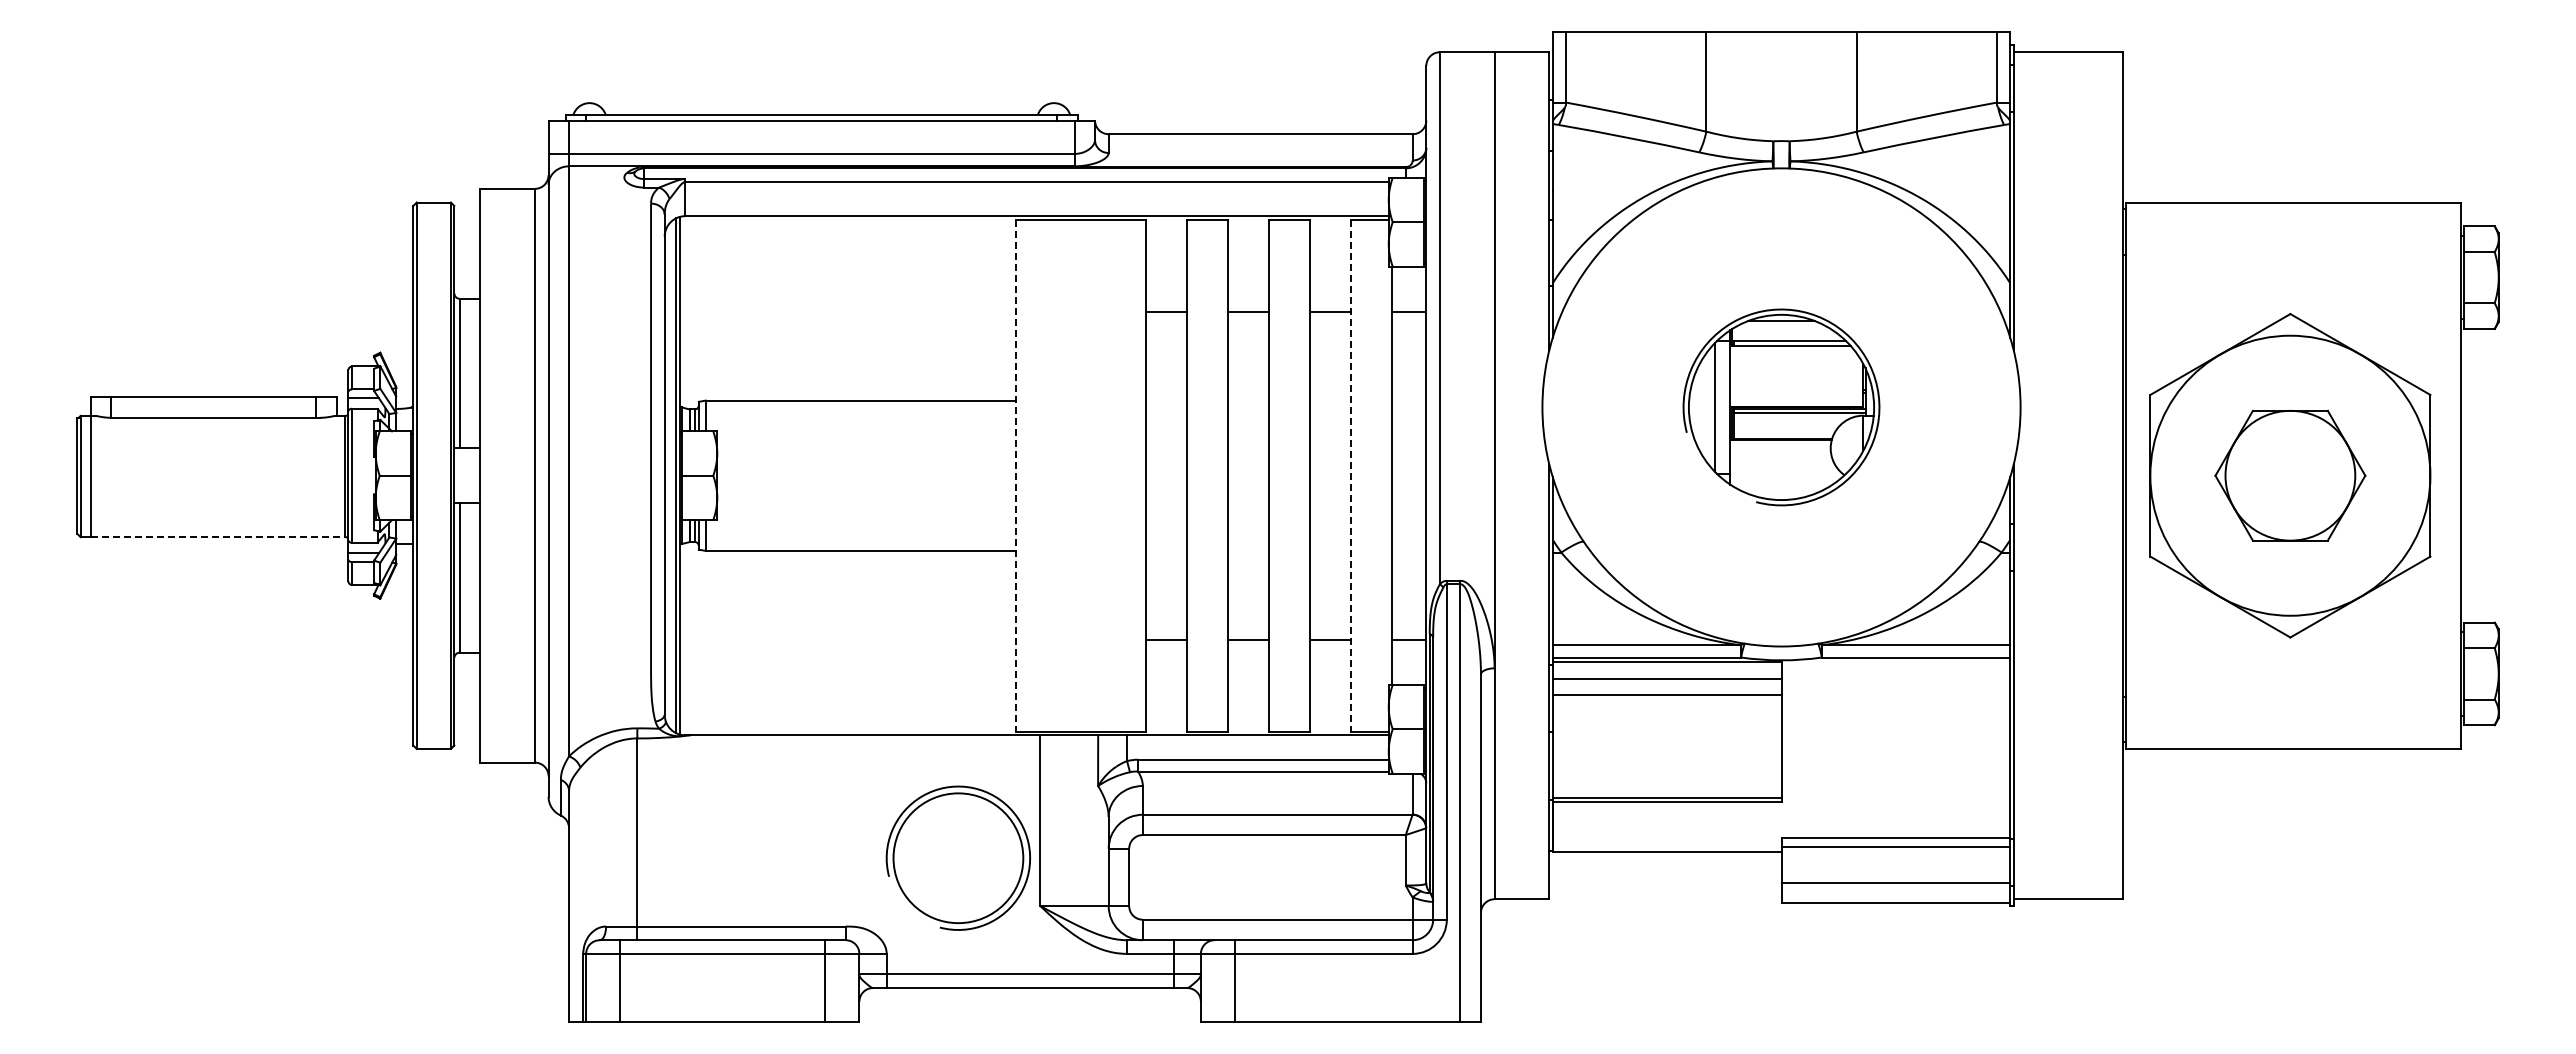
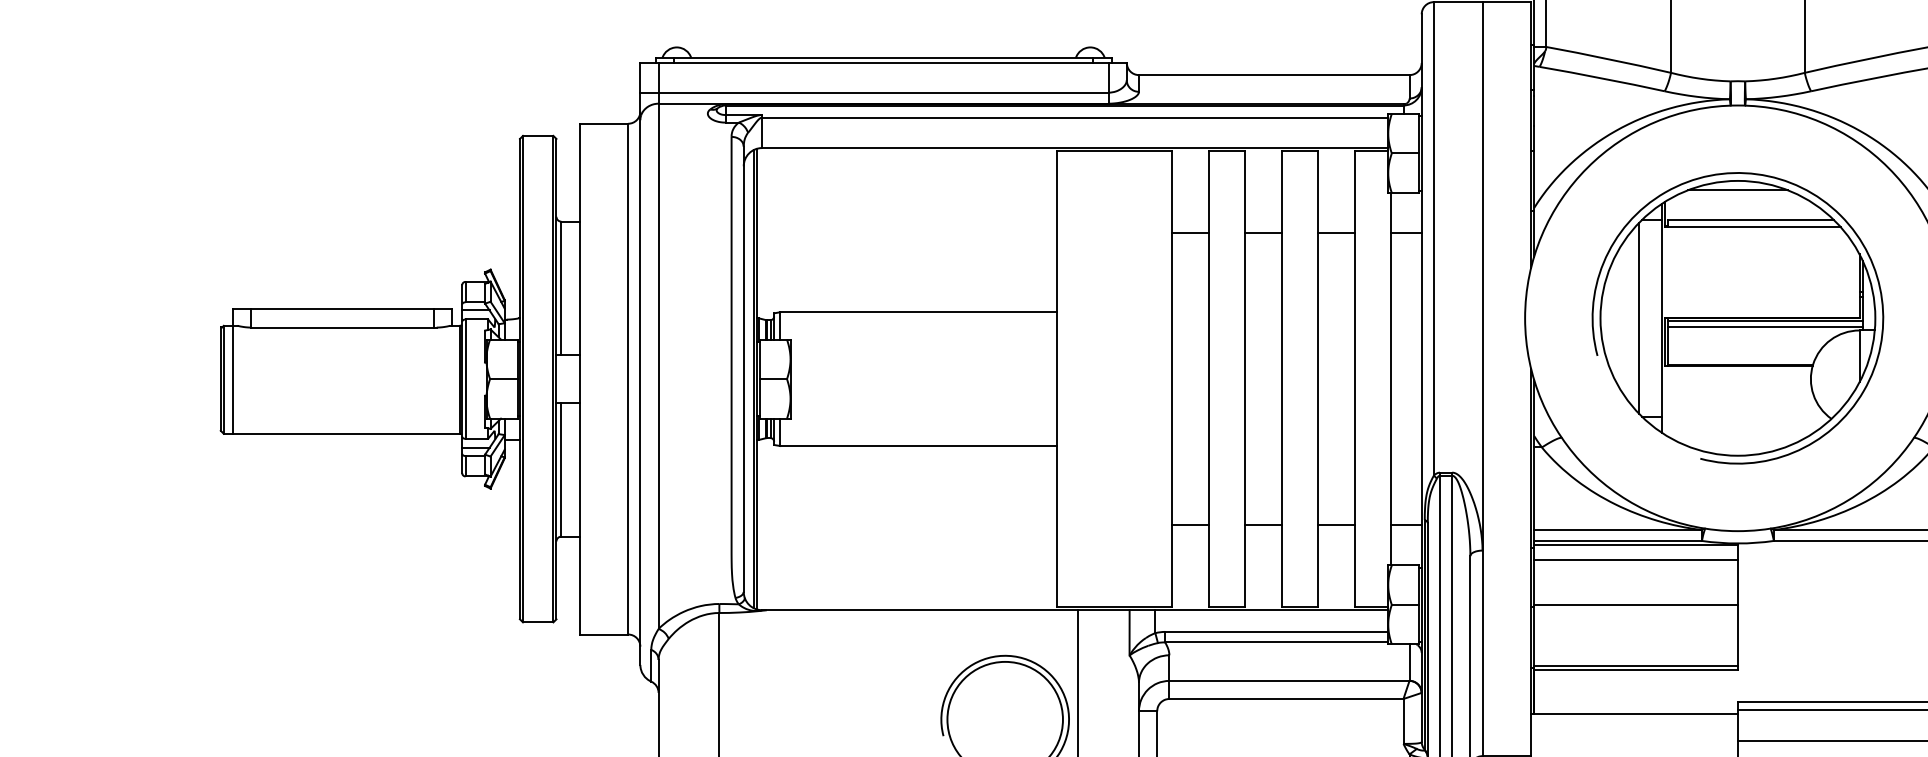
part: (1781, 407) -> (1737, 318), size x1.67
line: (1016, 476) -> (1056, 379), dashed -> solid
line: (1351, 476) -> (1355, 379), dashed -> solid
line: (218, 537) -> (346, 434), dashed -> solid
line: (1666, 695) -> (1635, 605), moved

